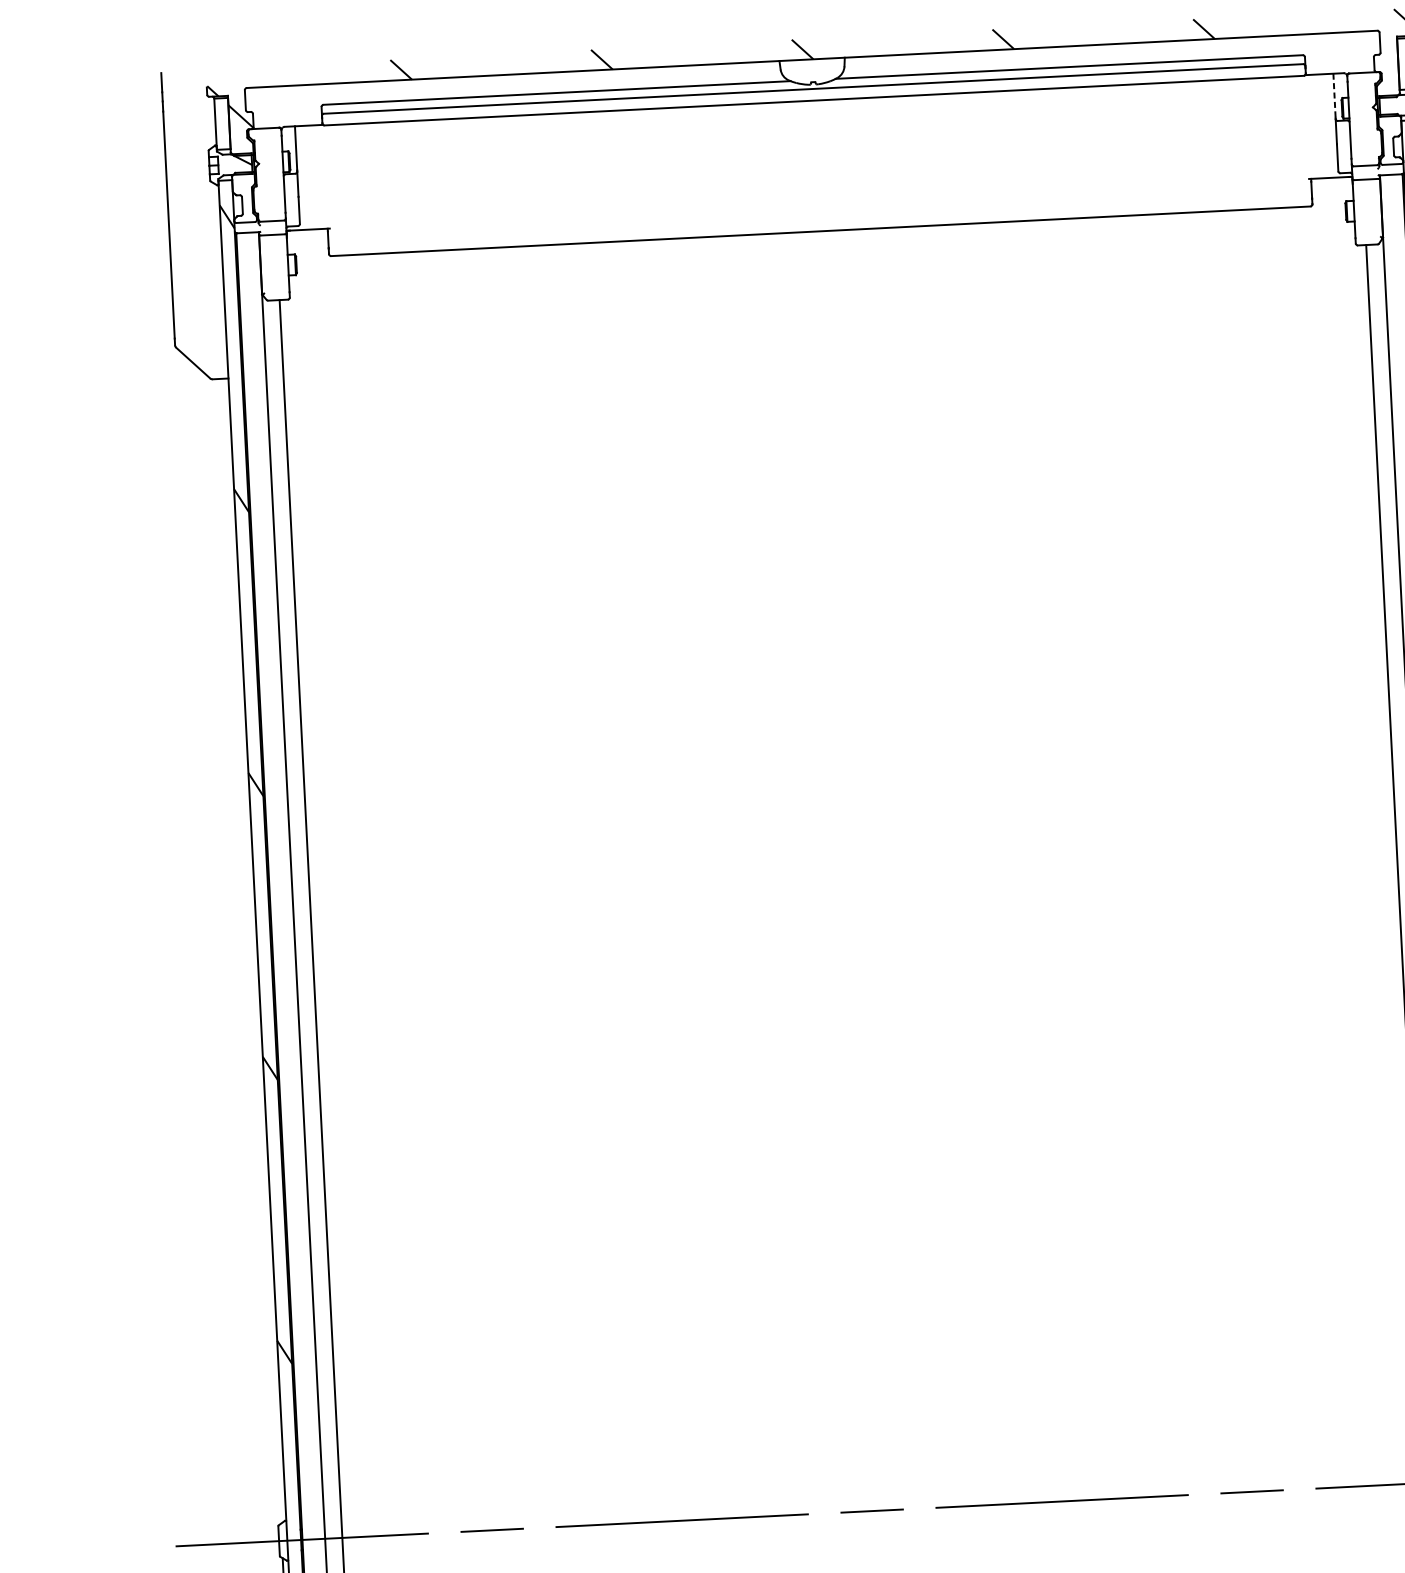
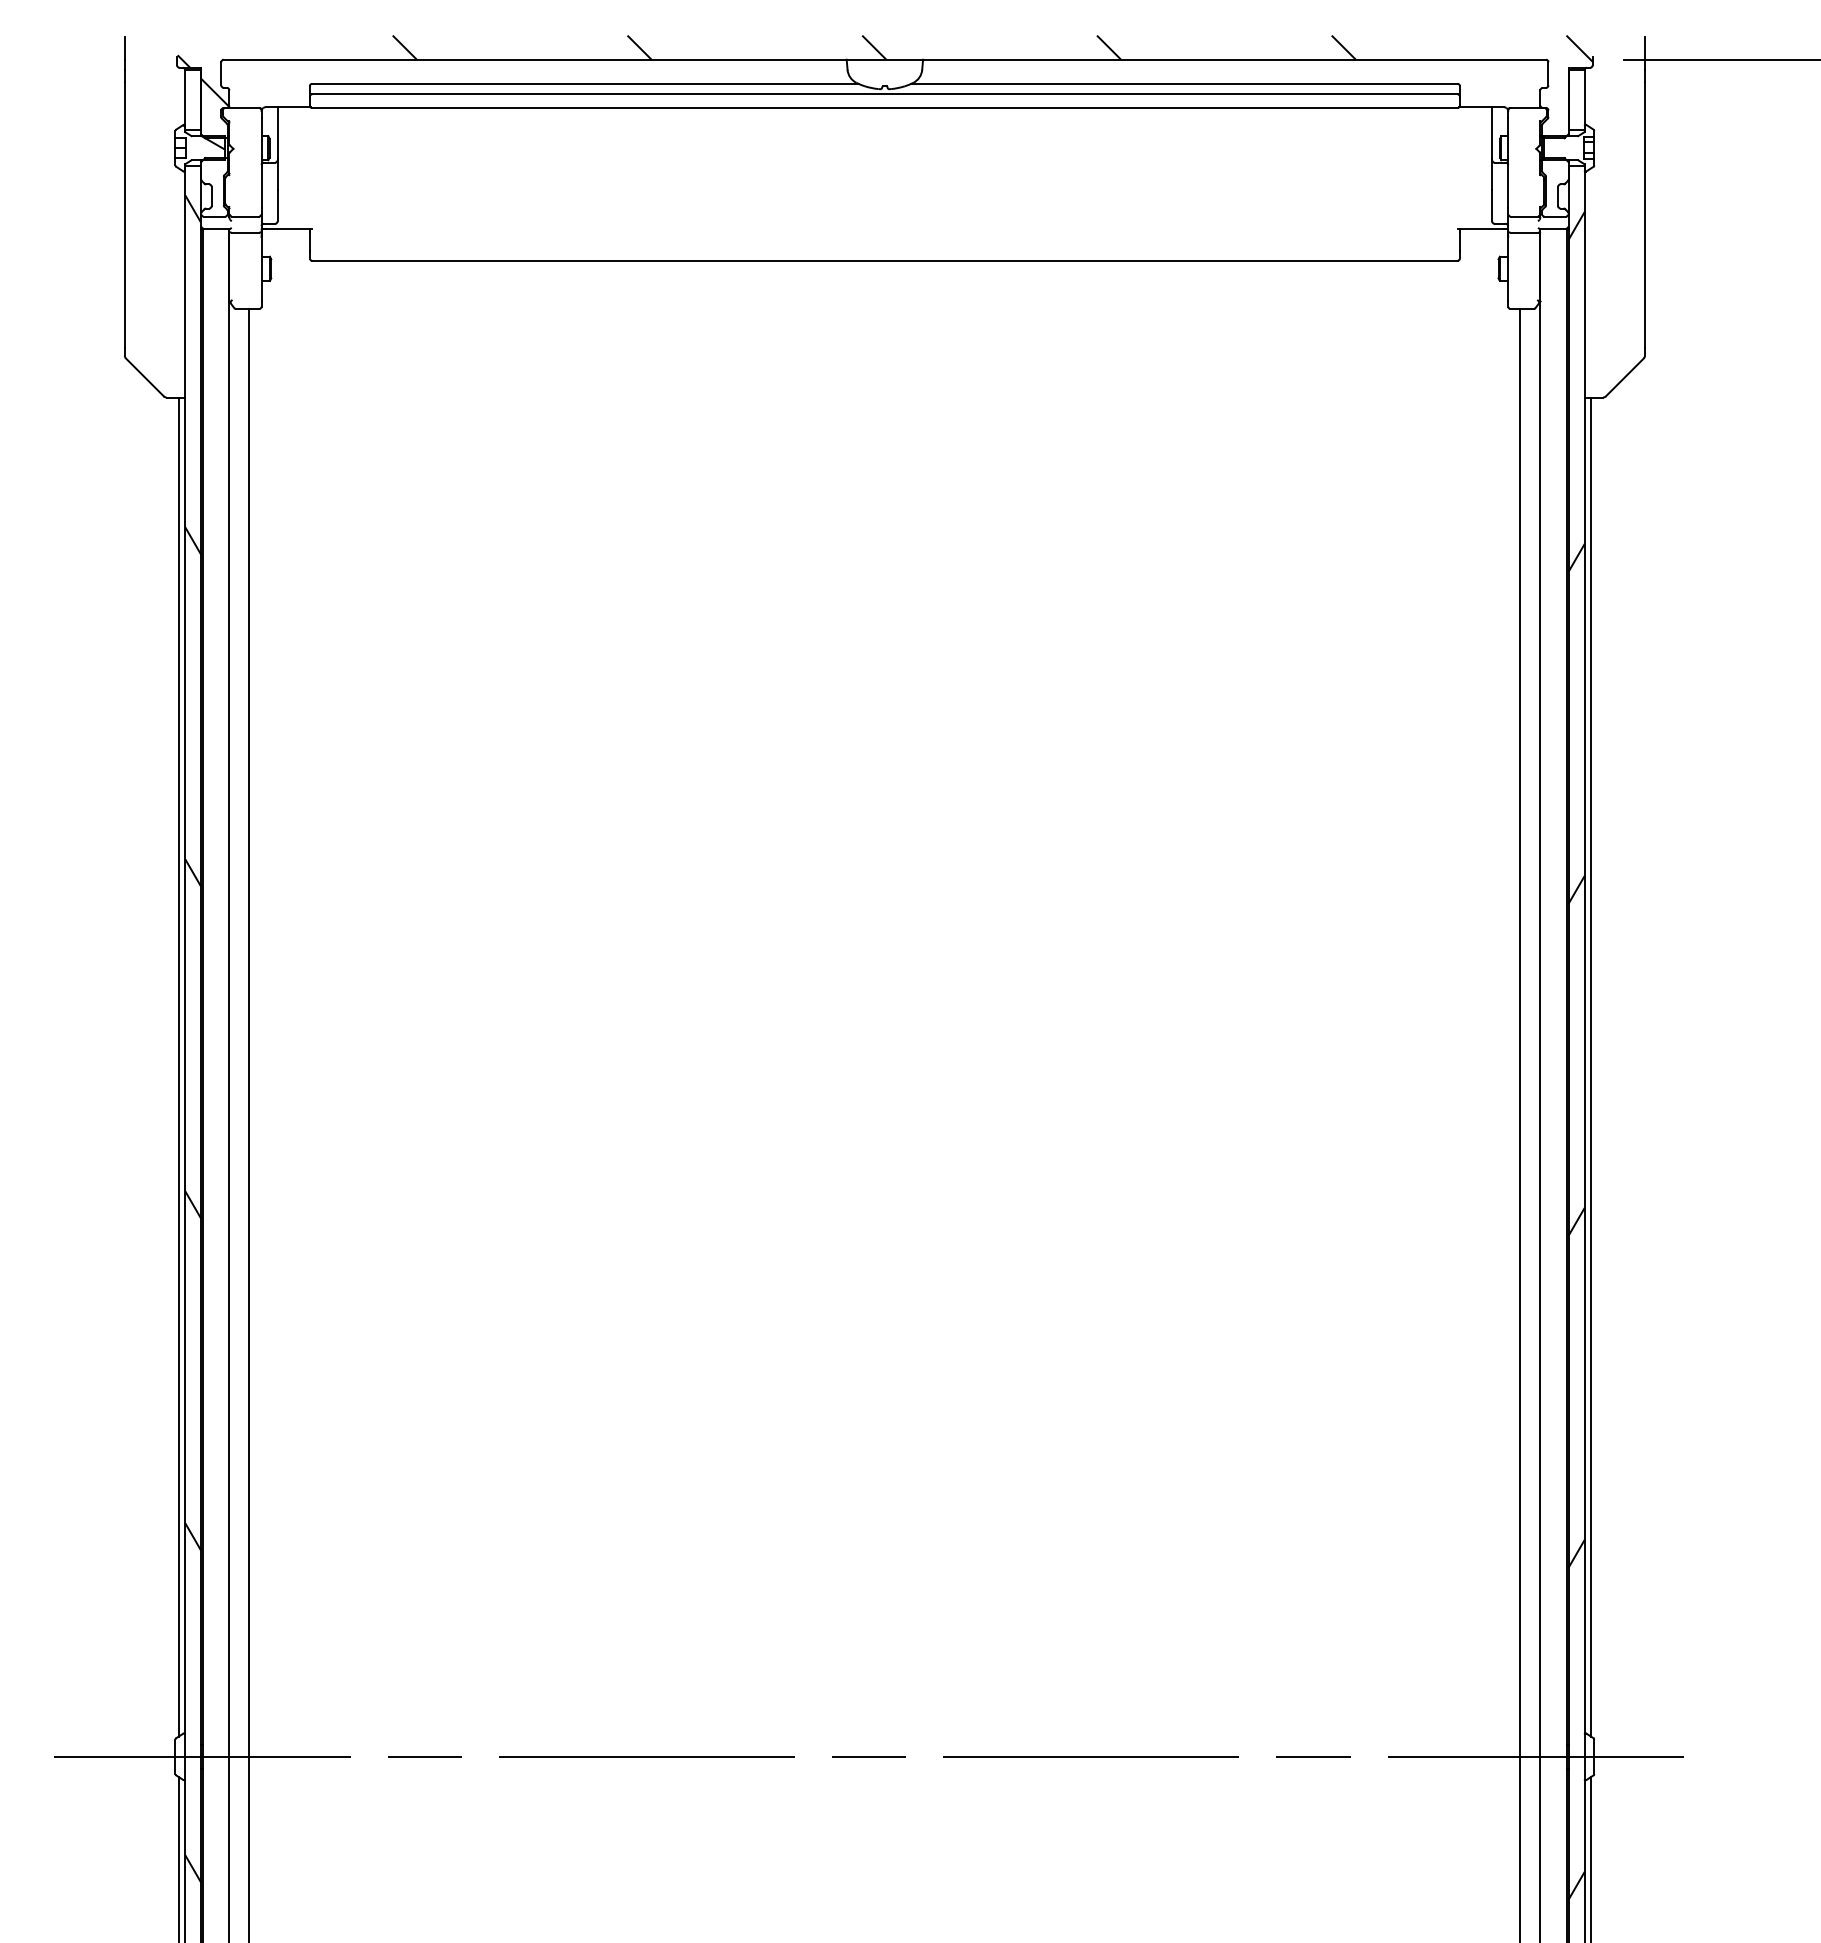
line: (1334, 96) -> (1492, 133), dashed -> solid
line: (251, 950) -> (178, 1066), added

